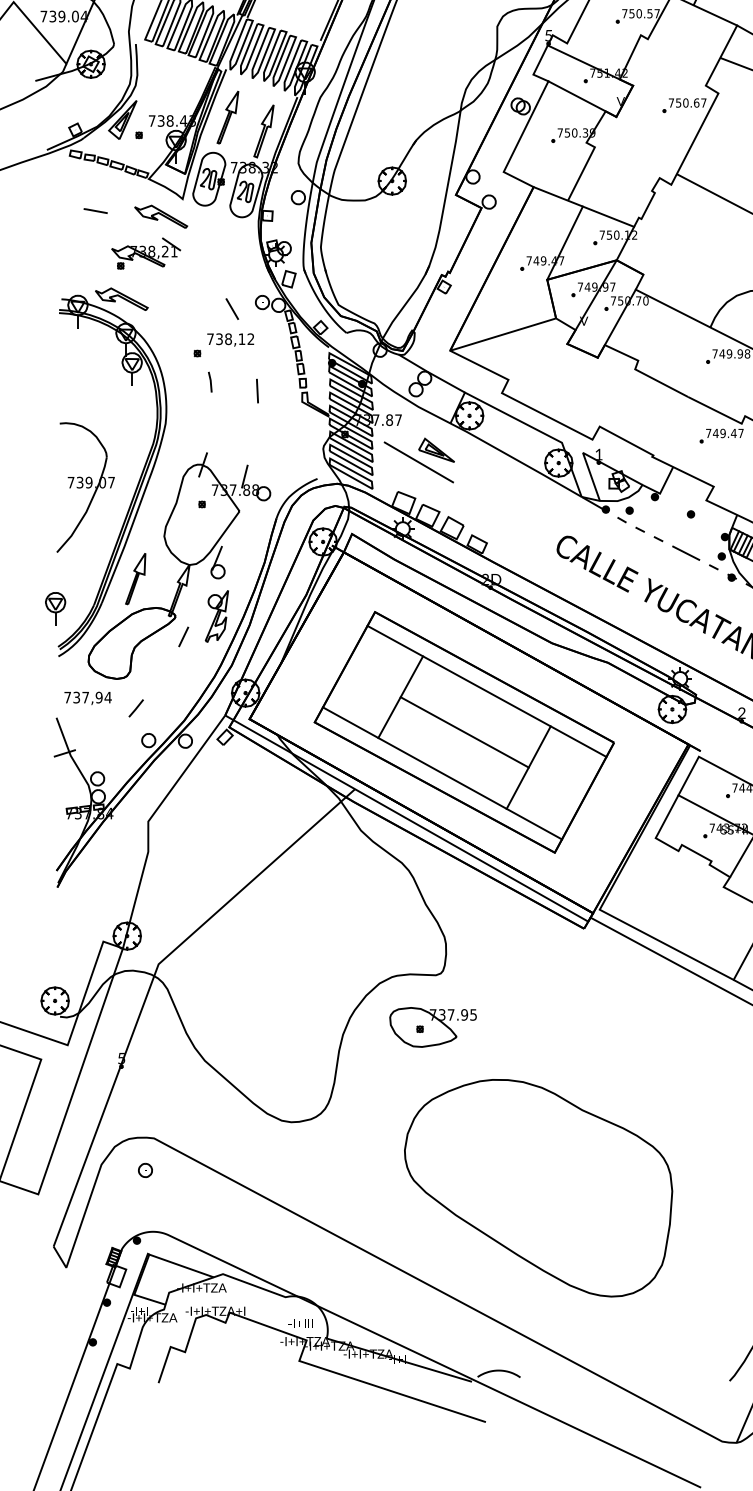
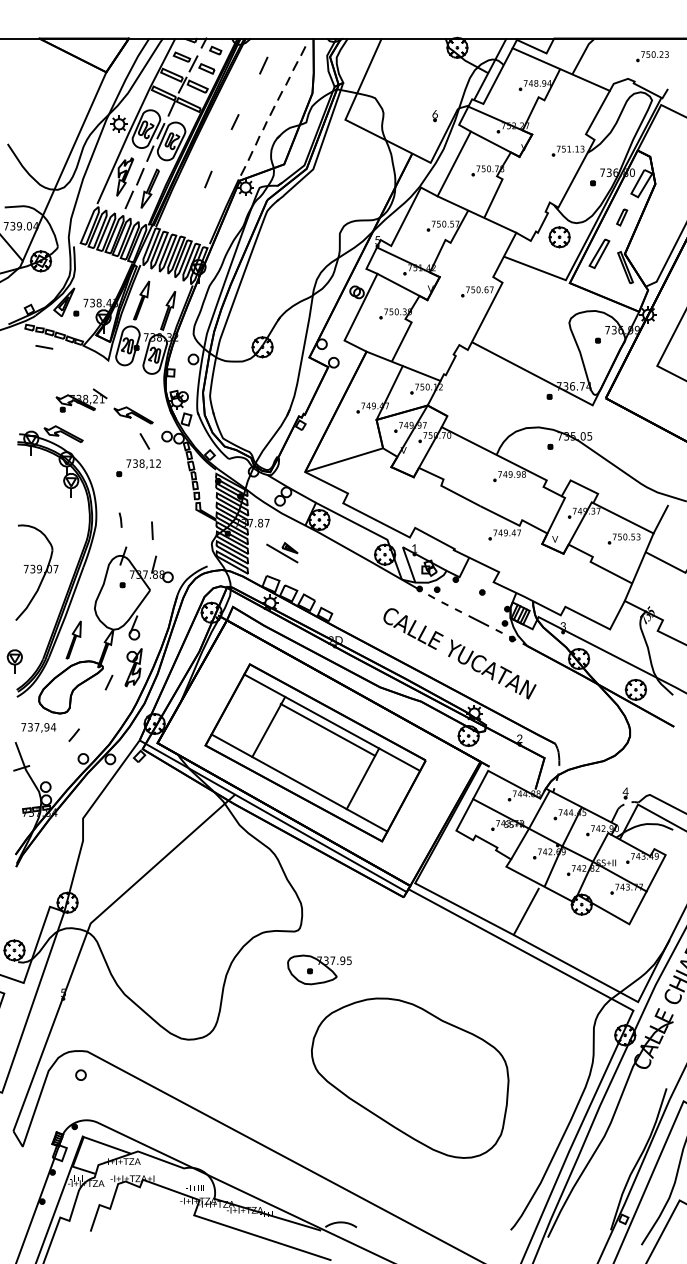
line: (95, 211) -> (44, 347), moved
part: (161, 216) -> (133, 415), moved
line: (210, 381) -> (120, 519), moved
line: (257, 390) -> (152, 530), moved
part: (419, 460) -> (282, 552), size x0.6
line: (464, 731) -> (327, 729), moved
part: (432, 1026) -> (319, 969), moved
part: (538, 1187) -> (410, 1077), moved

